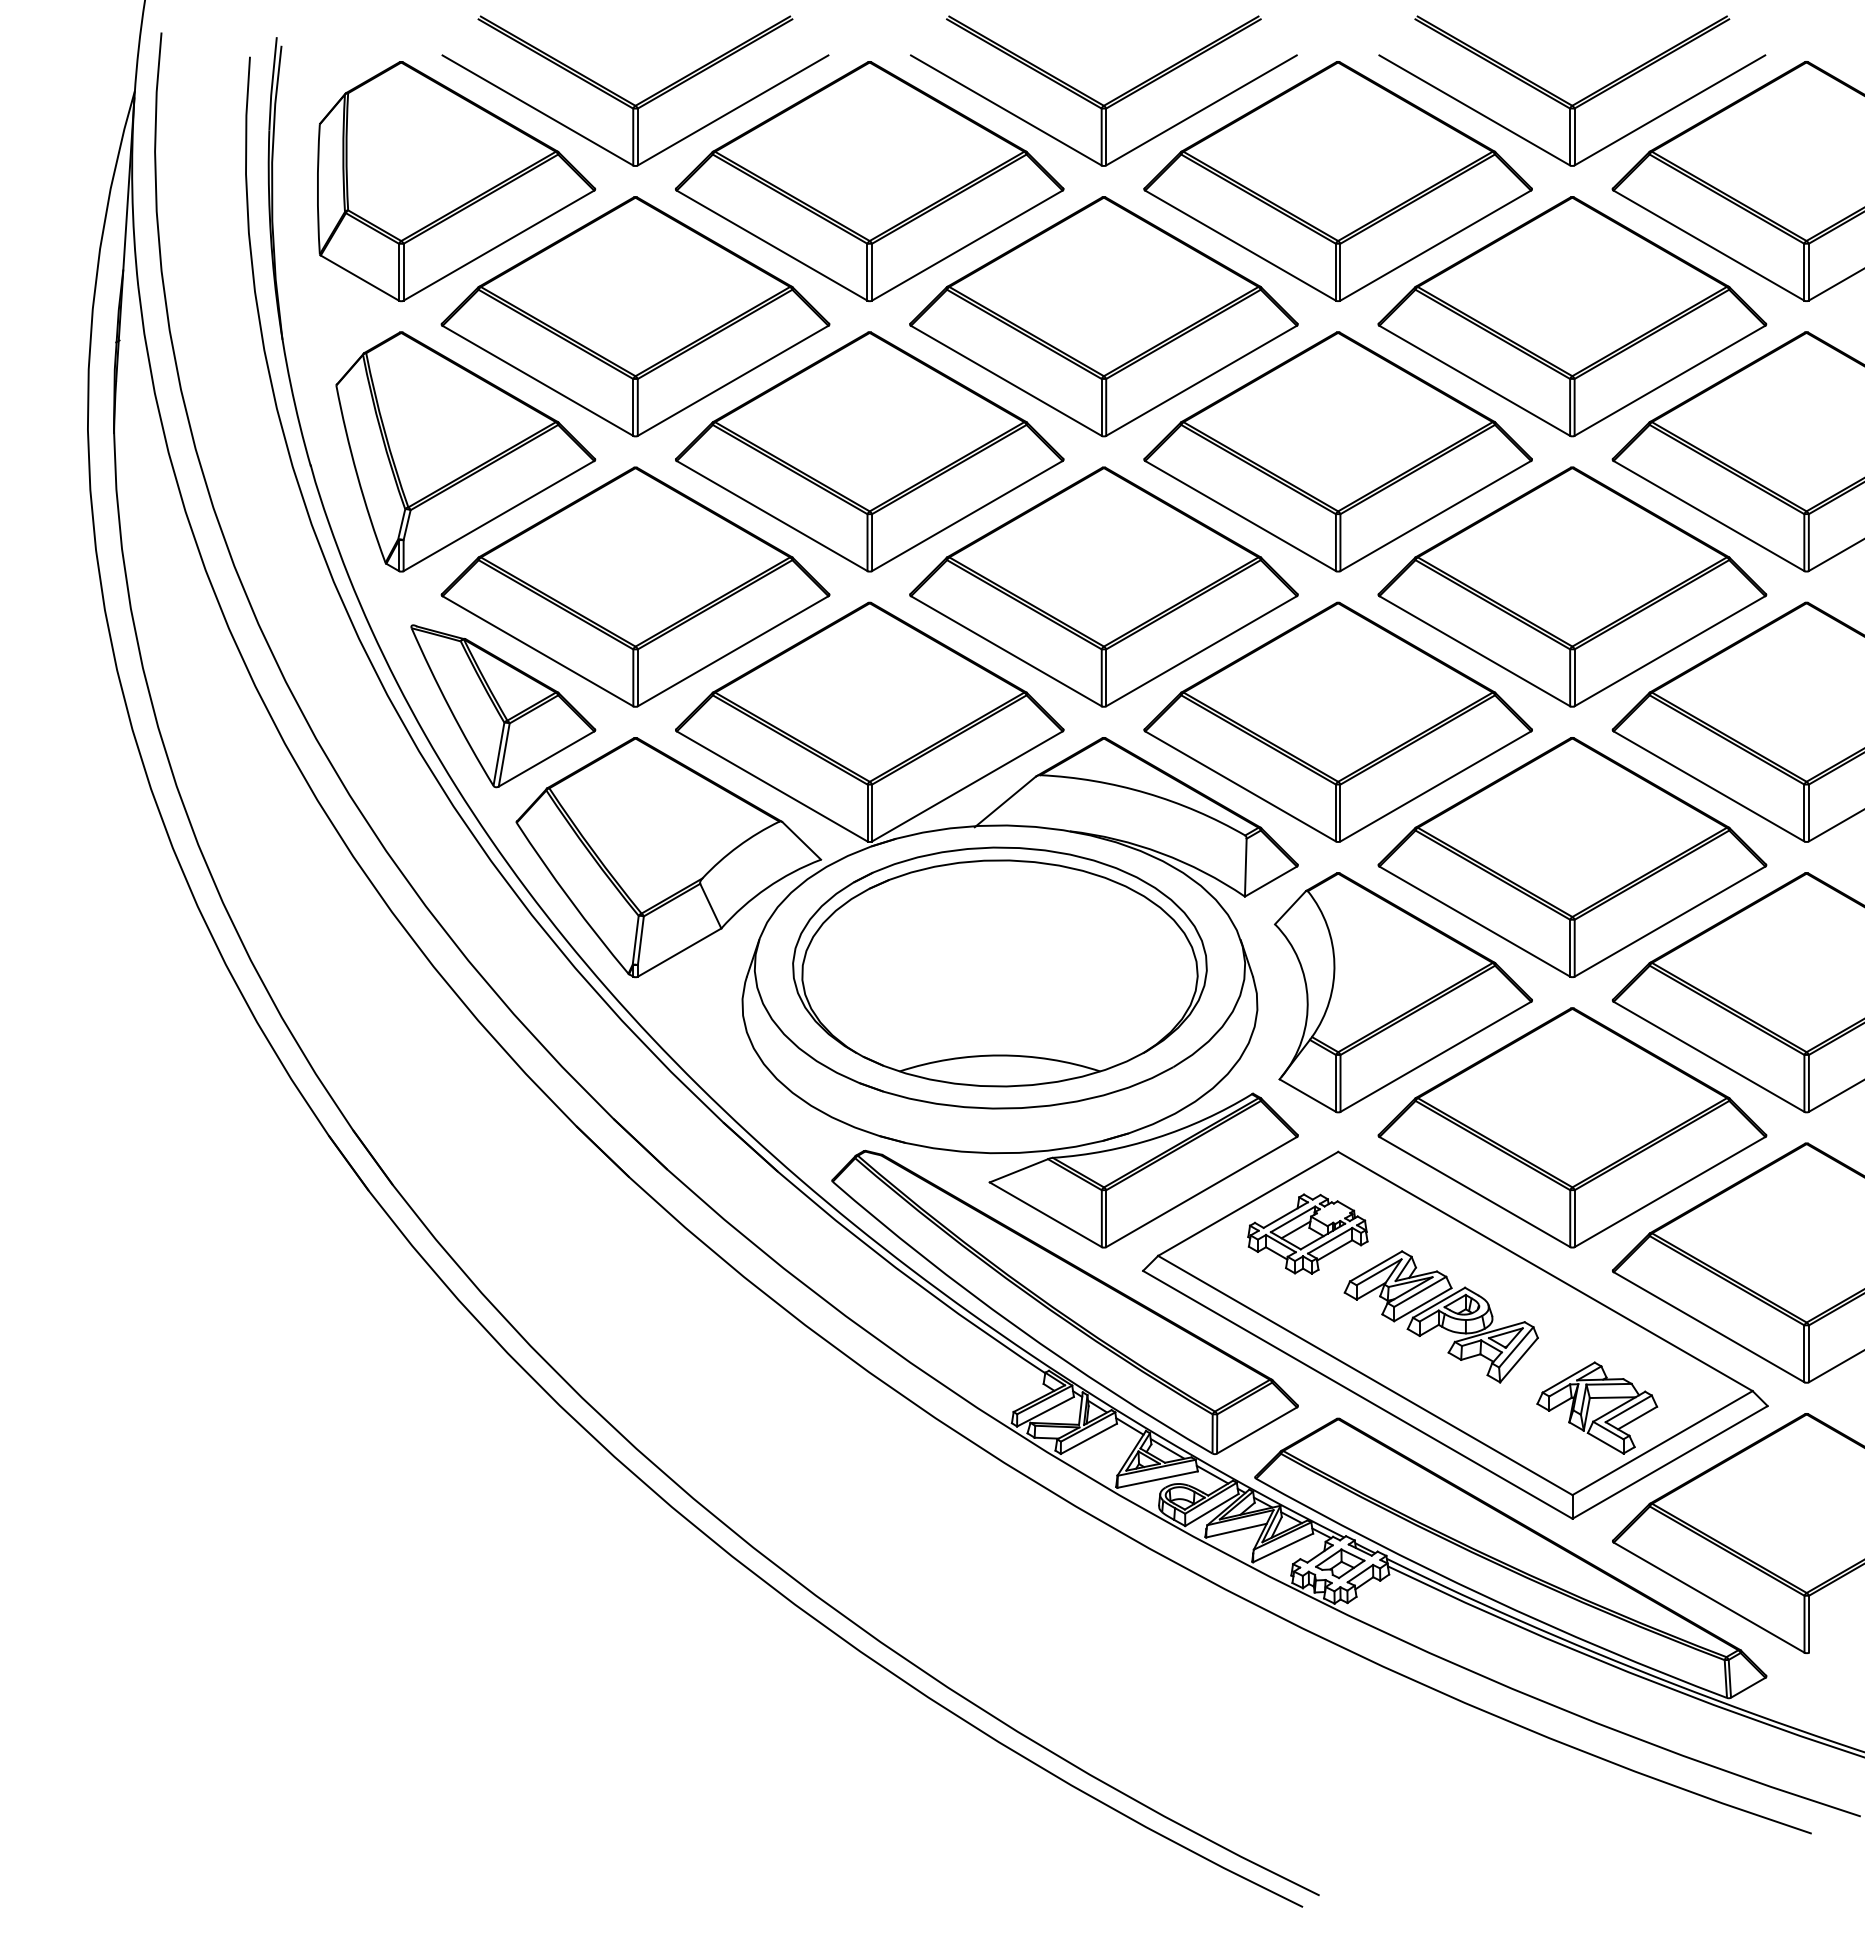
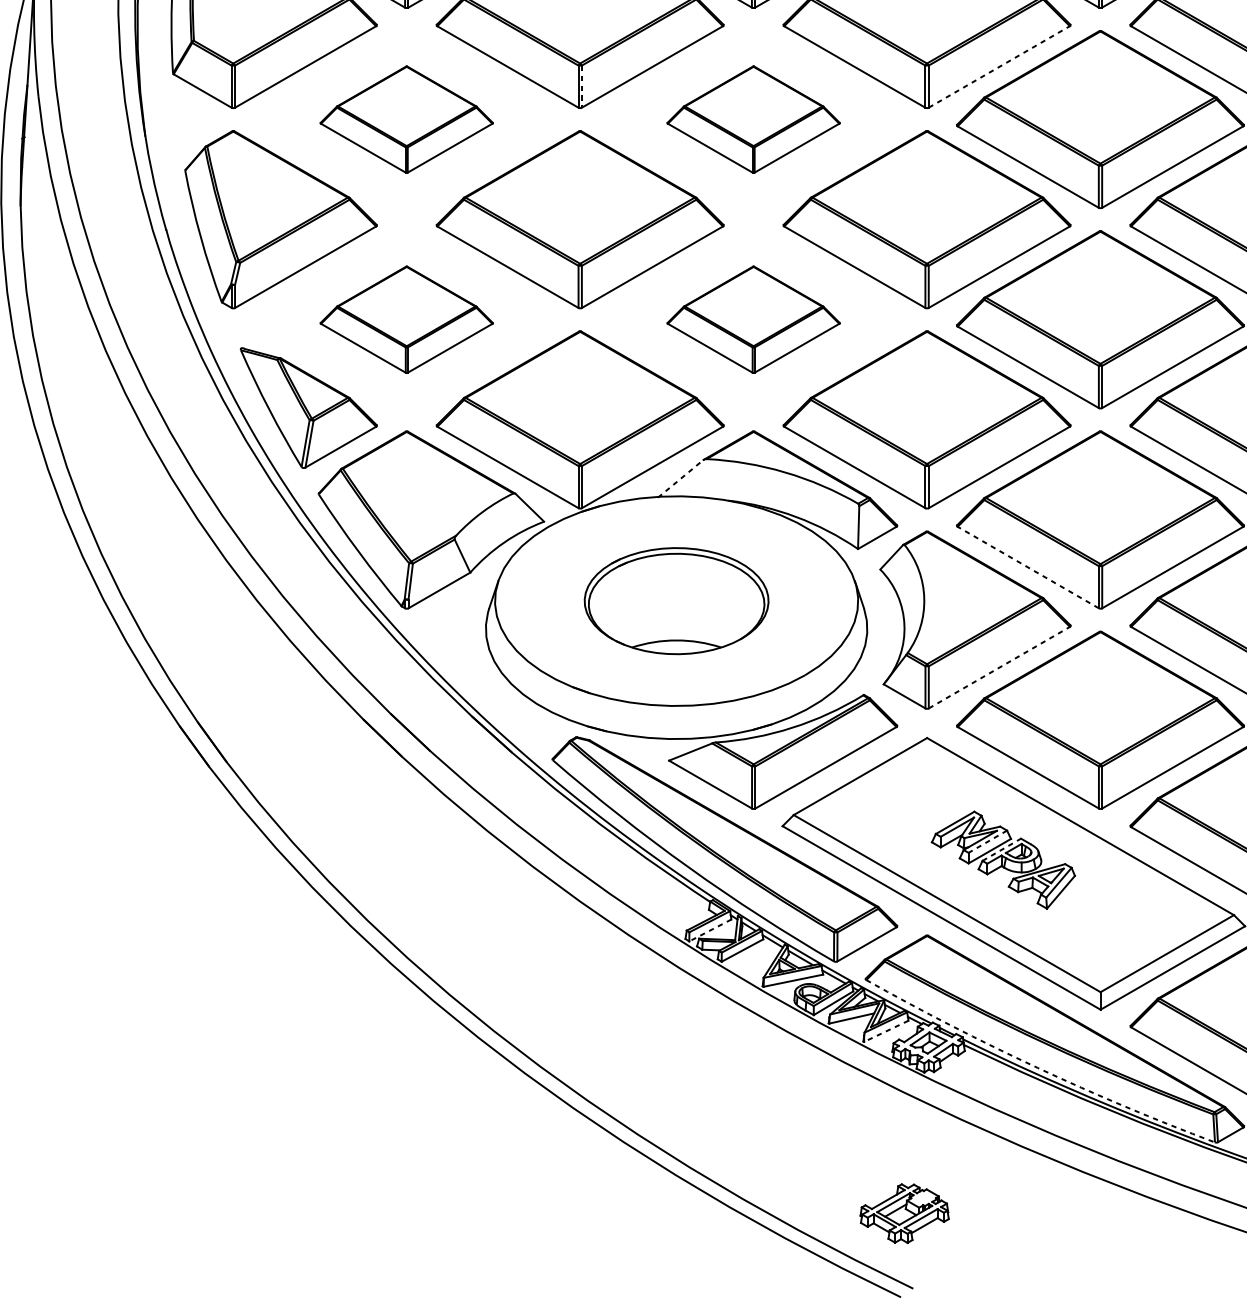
line: (1436, 245) -> (999, 66), solid -> dashed
line: (871, 272) -> (581, 86), solid -> dashed
part: (635, 316) -> (406, 119), size x0.6
part: (1103, 316) -> (753, 119), size x0.6
part: (635, 586) -> (406, 319), size x0.6
part: (1103, 586) -> (753, 319), size x0.6
line: (1005, 801) -> (680, 478), solid -> dashed
line: (1474, 921) -> (1028, 567), solid -> dashed
part: (999, 966) -> (676, 600), size x0.6
line: (1436, 1056) -> (999, 667), solid -> dashed
part: (1307, 1233) -> (904, 1213), moved
line: (1419, 1292) -> (987, 842), solid -> dashed
line: (1439, 1302) -> (1002, 849), solid -> dashed
part: (1589, 1406) -> (1113, 926), removed
line: (1045, 1411) -> (710, 930), solid -> dashed
line: (1282, 1548) -> (885, 1031), solid -> dashed
arc: (1487, 1597) -> (1037, 1068), solid -> dashed

